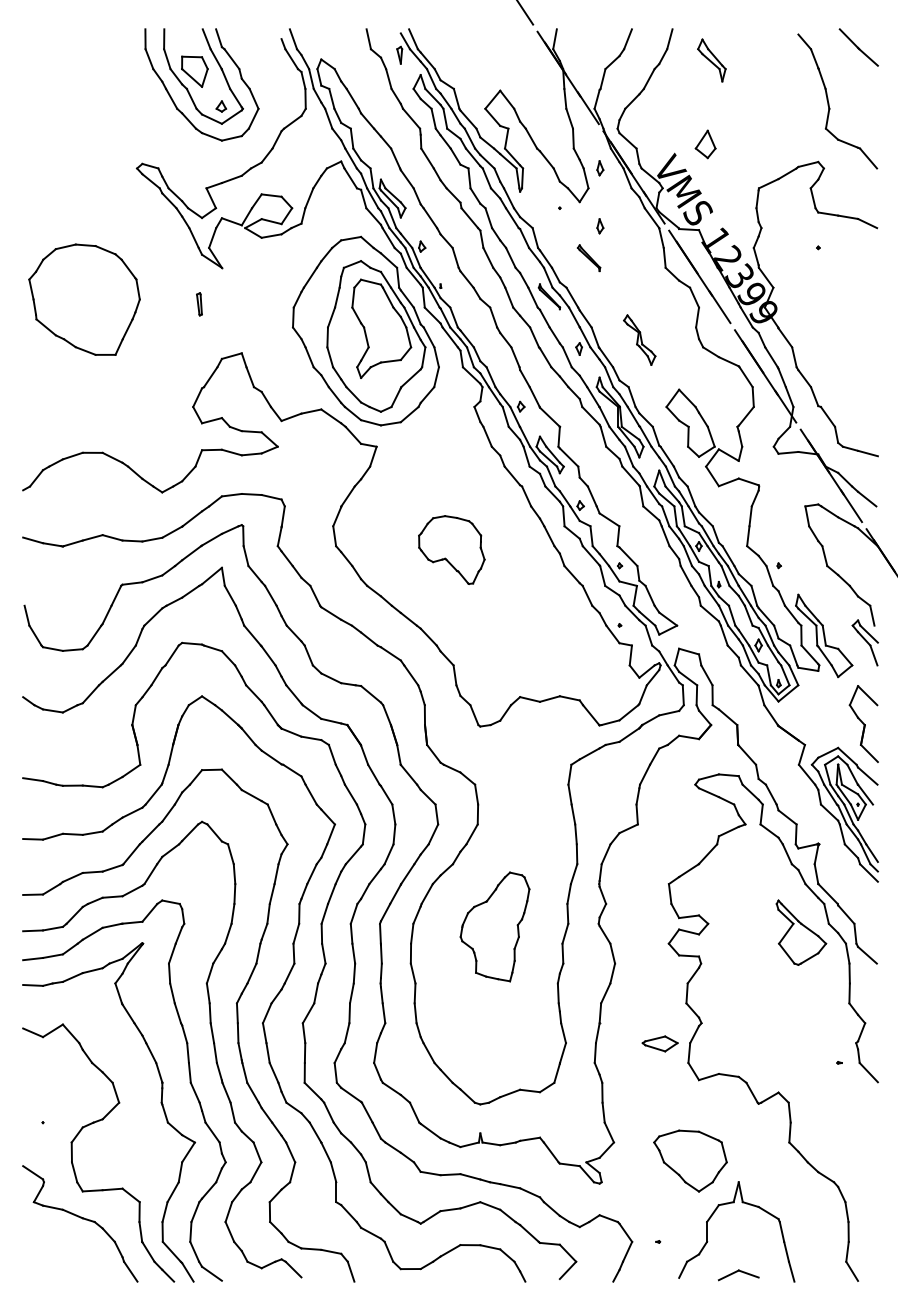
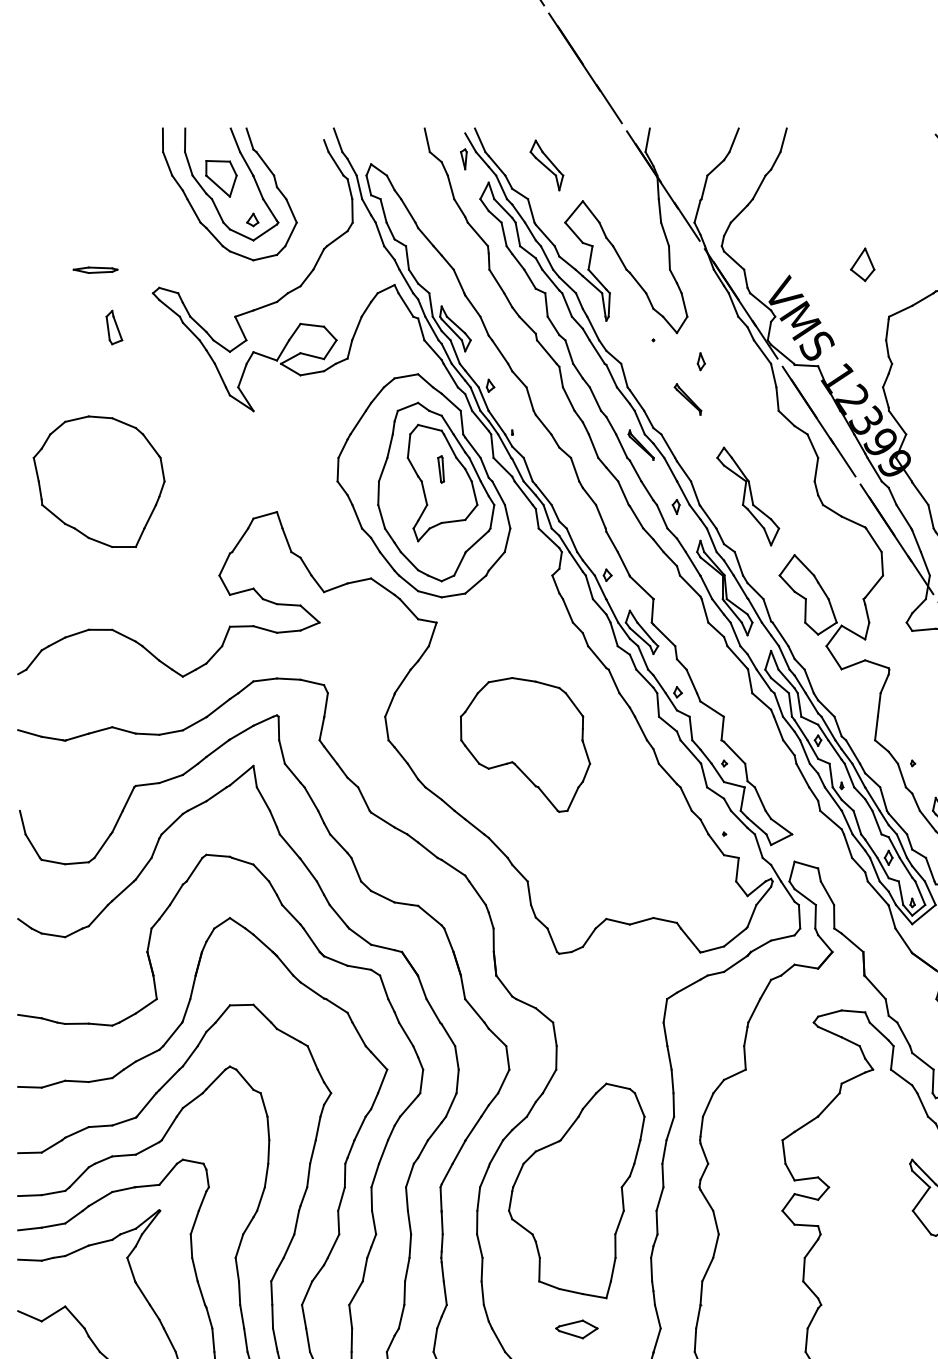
part: (711, 60) -> (546, 165), moved
part: (705, 144) -> (862, 264), moved
part: (88, 148) -> (95, 269), added
part: (600, 168) -> (701, 293), removed
part: (104, 197) -> (114, 327), added
part: (84, 299) -> (99, 481), moved
part: (199, 304) -> (441, 469), moved
part: (639, 339) -> (747, 495), size x1.67
part: (451, 549) -> (525, 744), size x1.67
part: (494, 926) -> (576, 1190), size x1.67
part: (659, 1043) -> (576, 1328), moved

